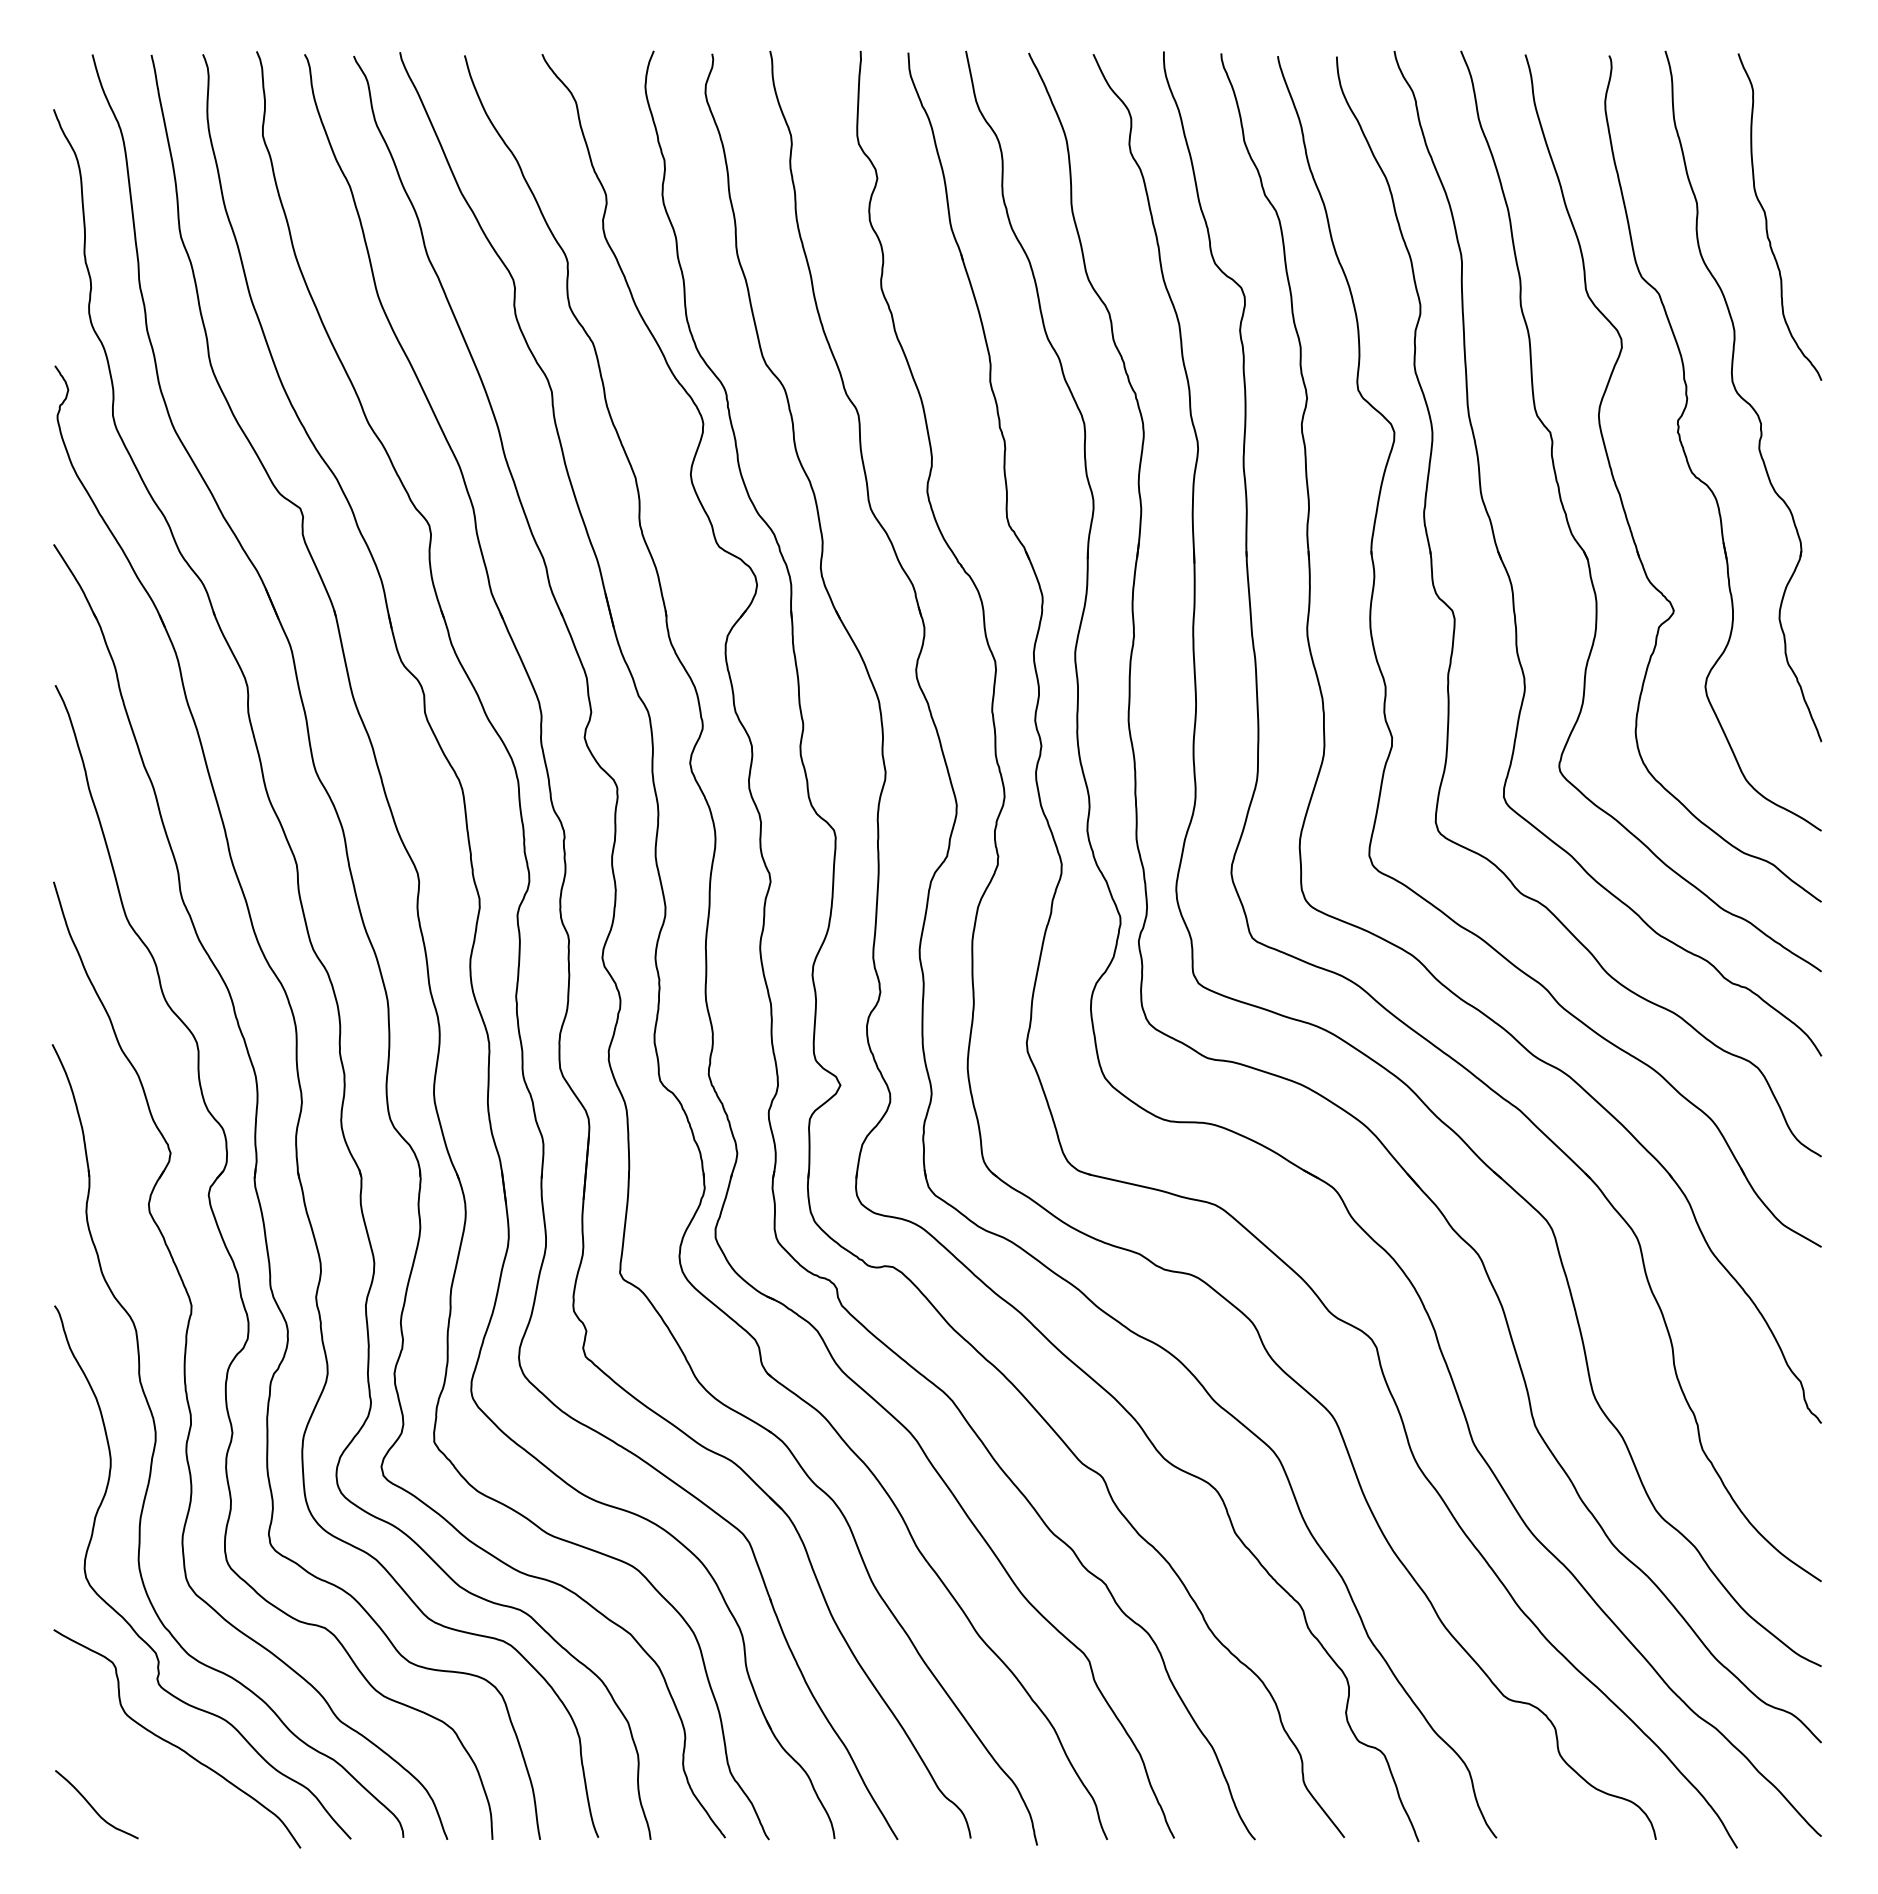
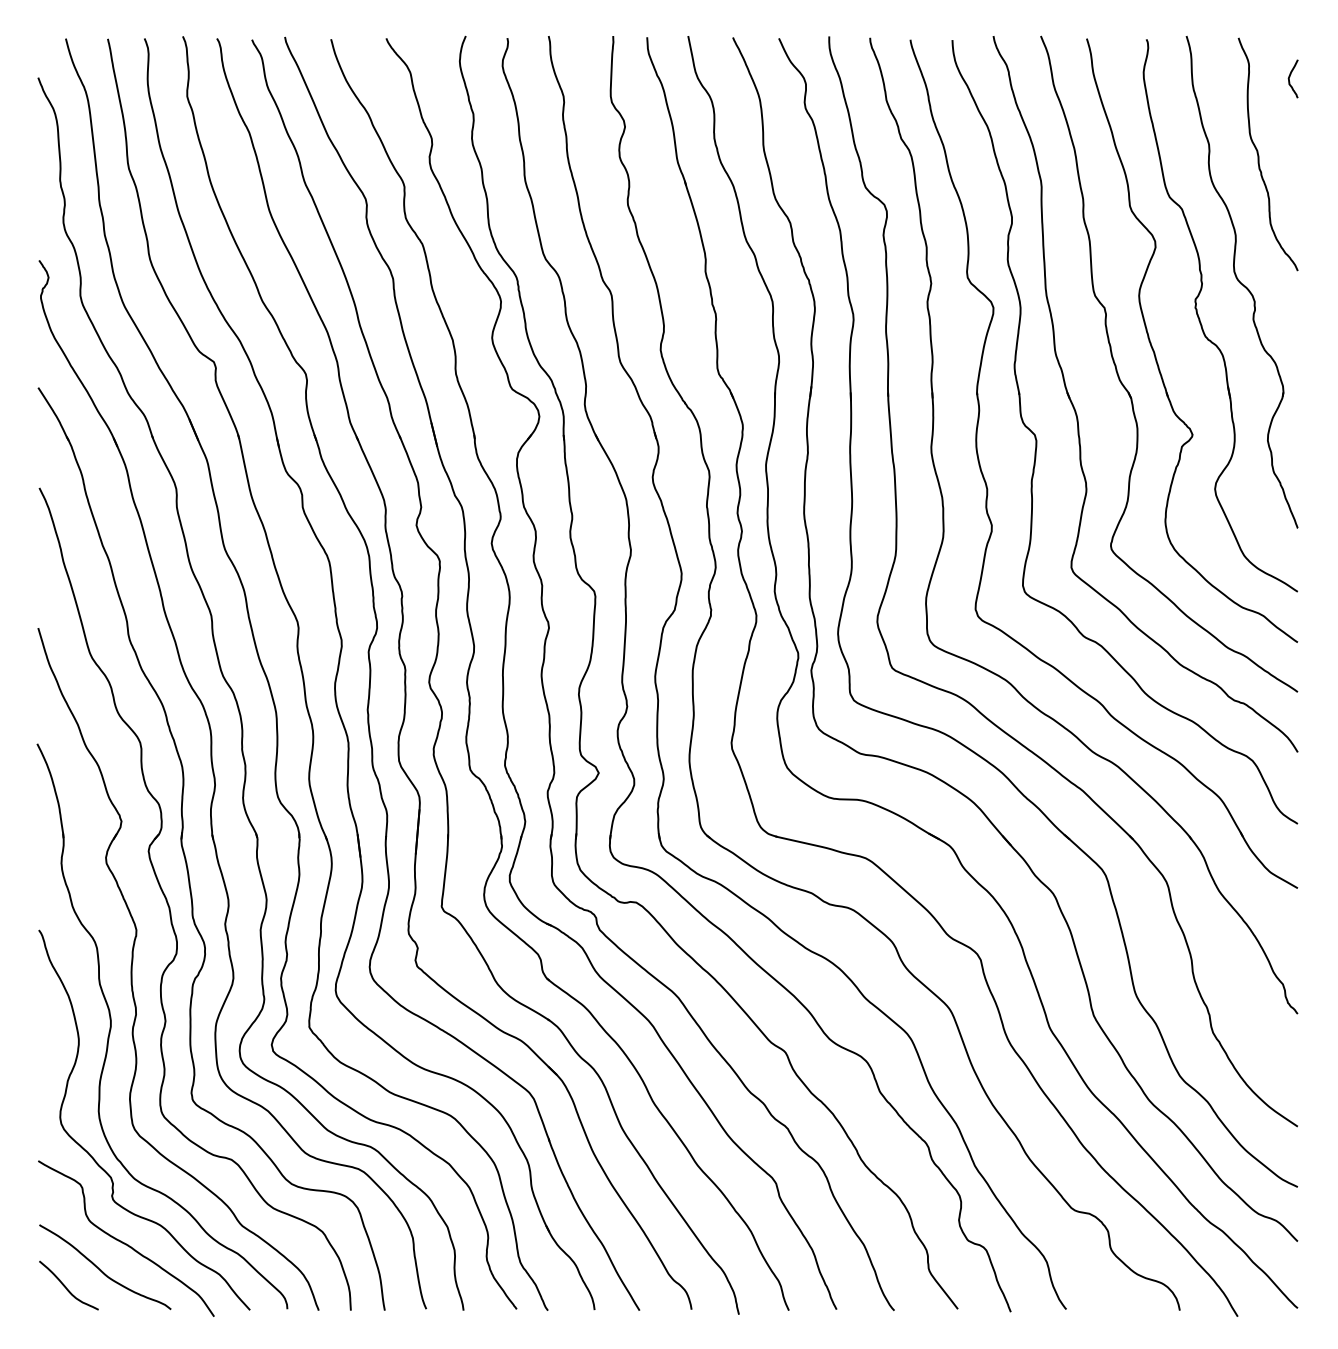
curve: (1810, 109) -> (1289, 77), added
curve: (142, 1783) -> (101, 1270), added

